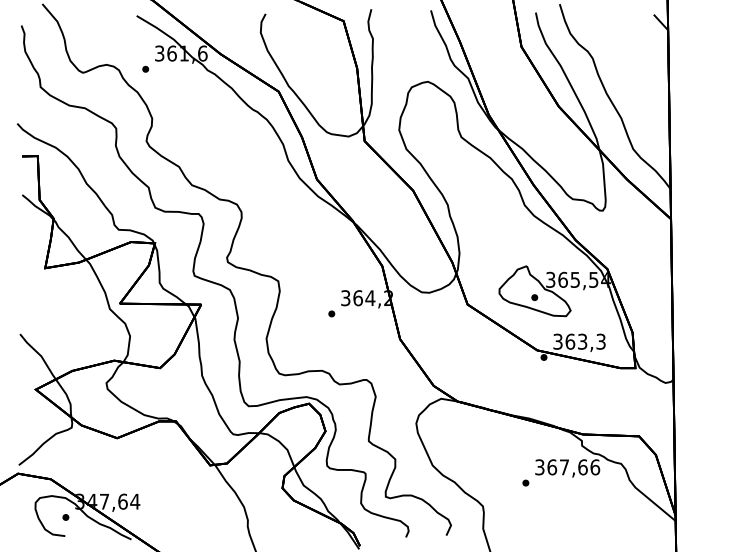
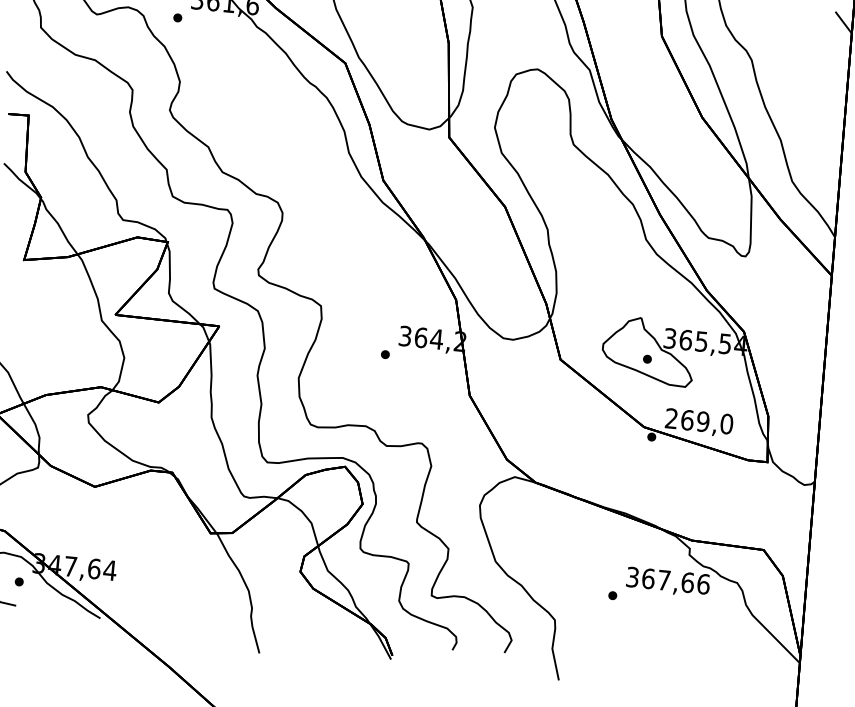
text: (579, 341) -> (699, 421), 363,3 -> 269,0

